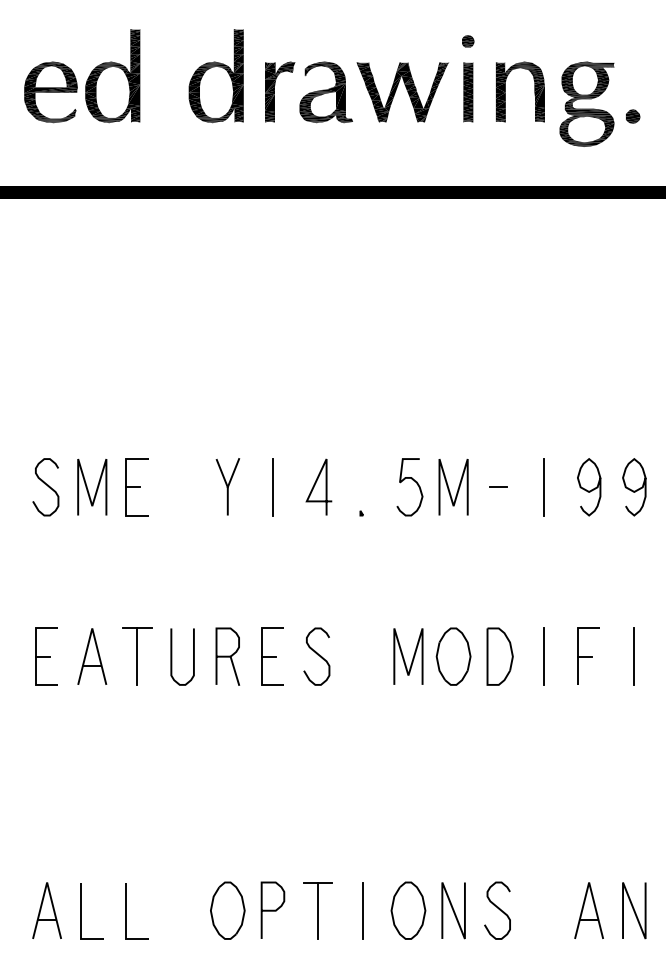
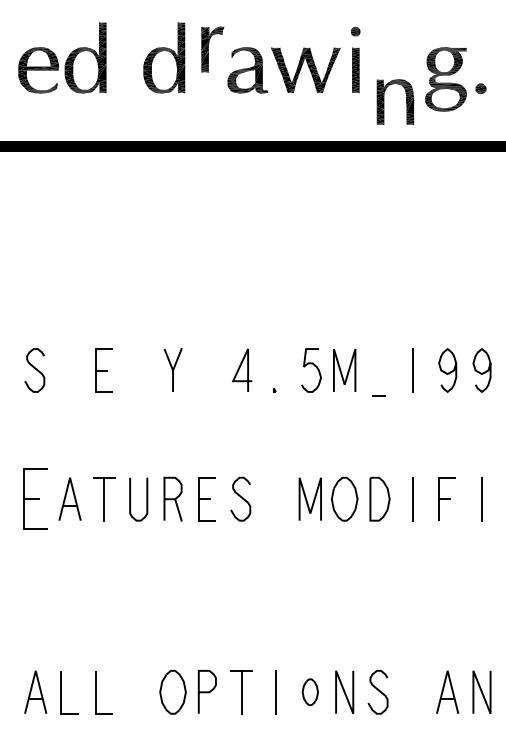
part: (280, 91) -> (213, 49), moved
part: (505, 91) -> (384, 101), moved
line: (498, 486) -> (378, 395), moved
line: (272, 487) -> (207, 370), removed
line: (96, 488) -> (73, 371), removed
part: (46, 656) -> (35, 499), size x1.4
part: (408, 910) -> (310, 692), size x0.6

